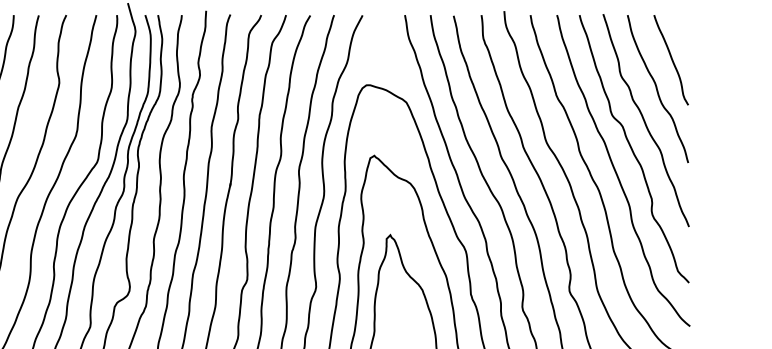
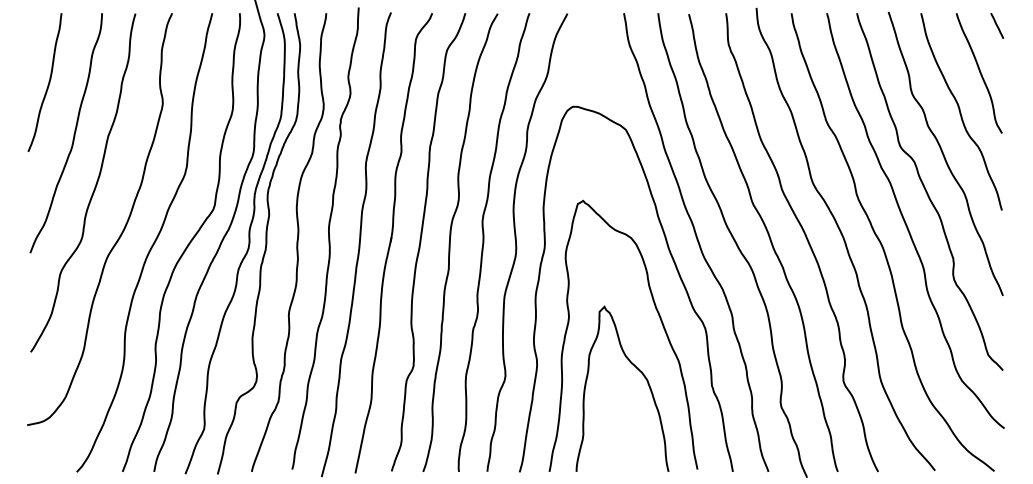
line: (684, 24) -> (997, 25), added

